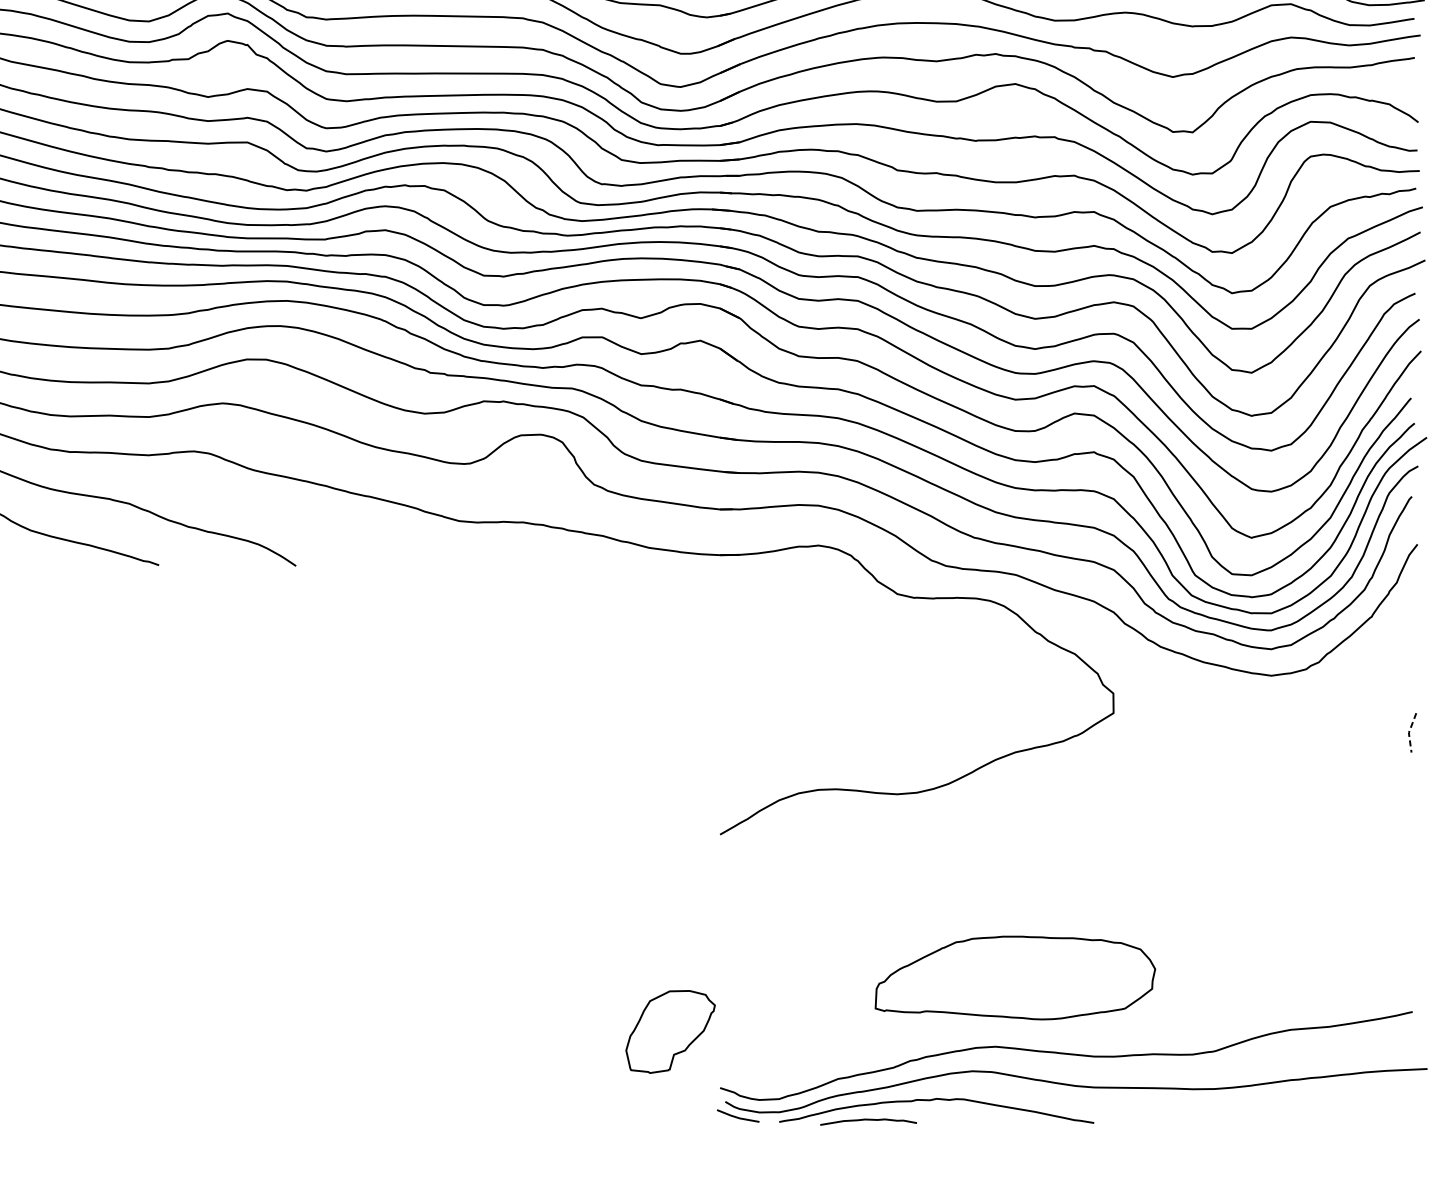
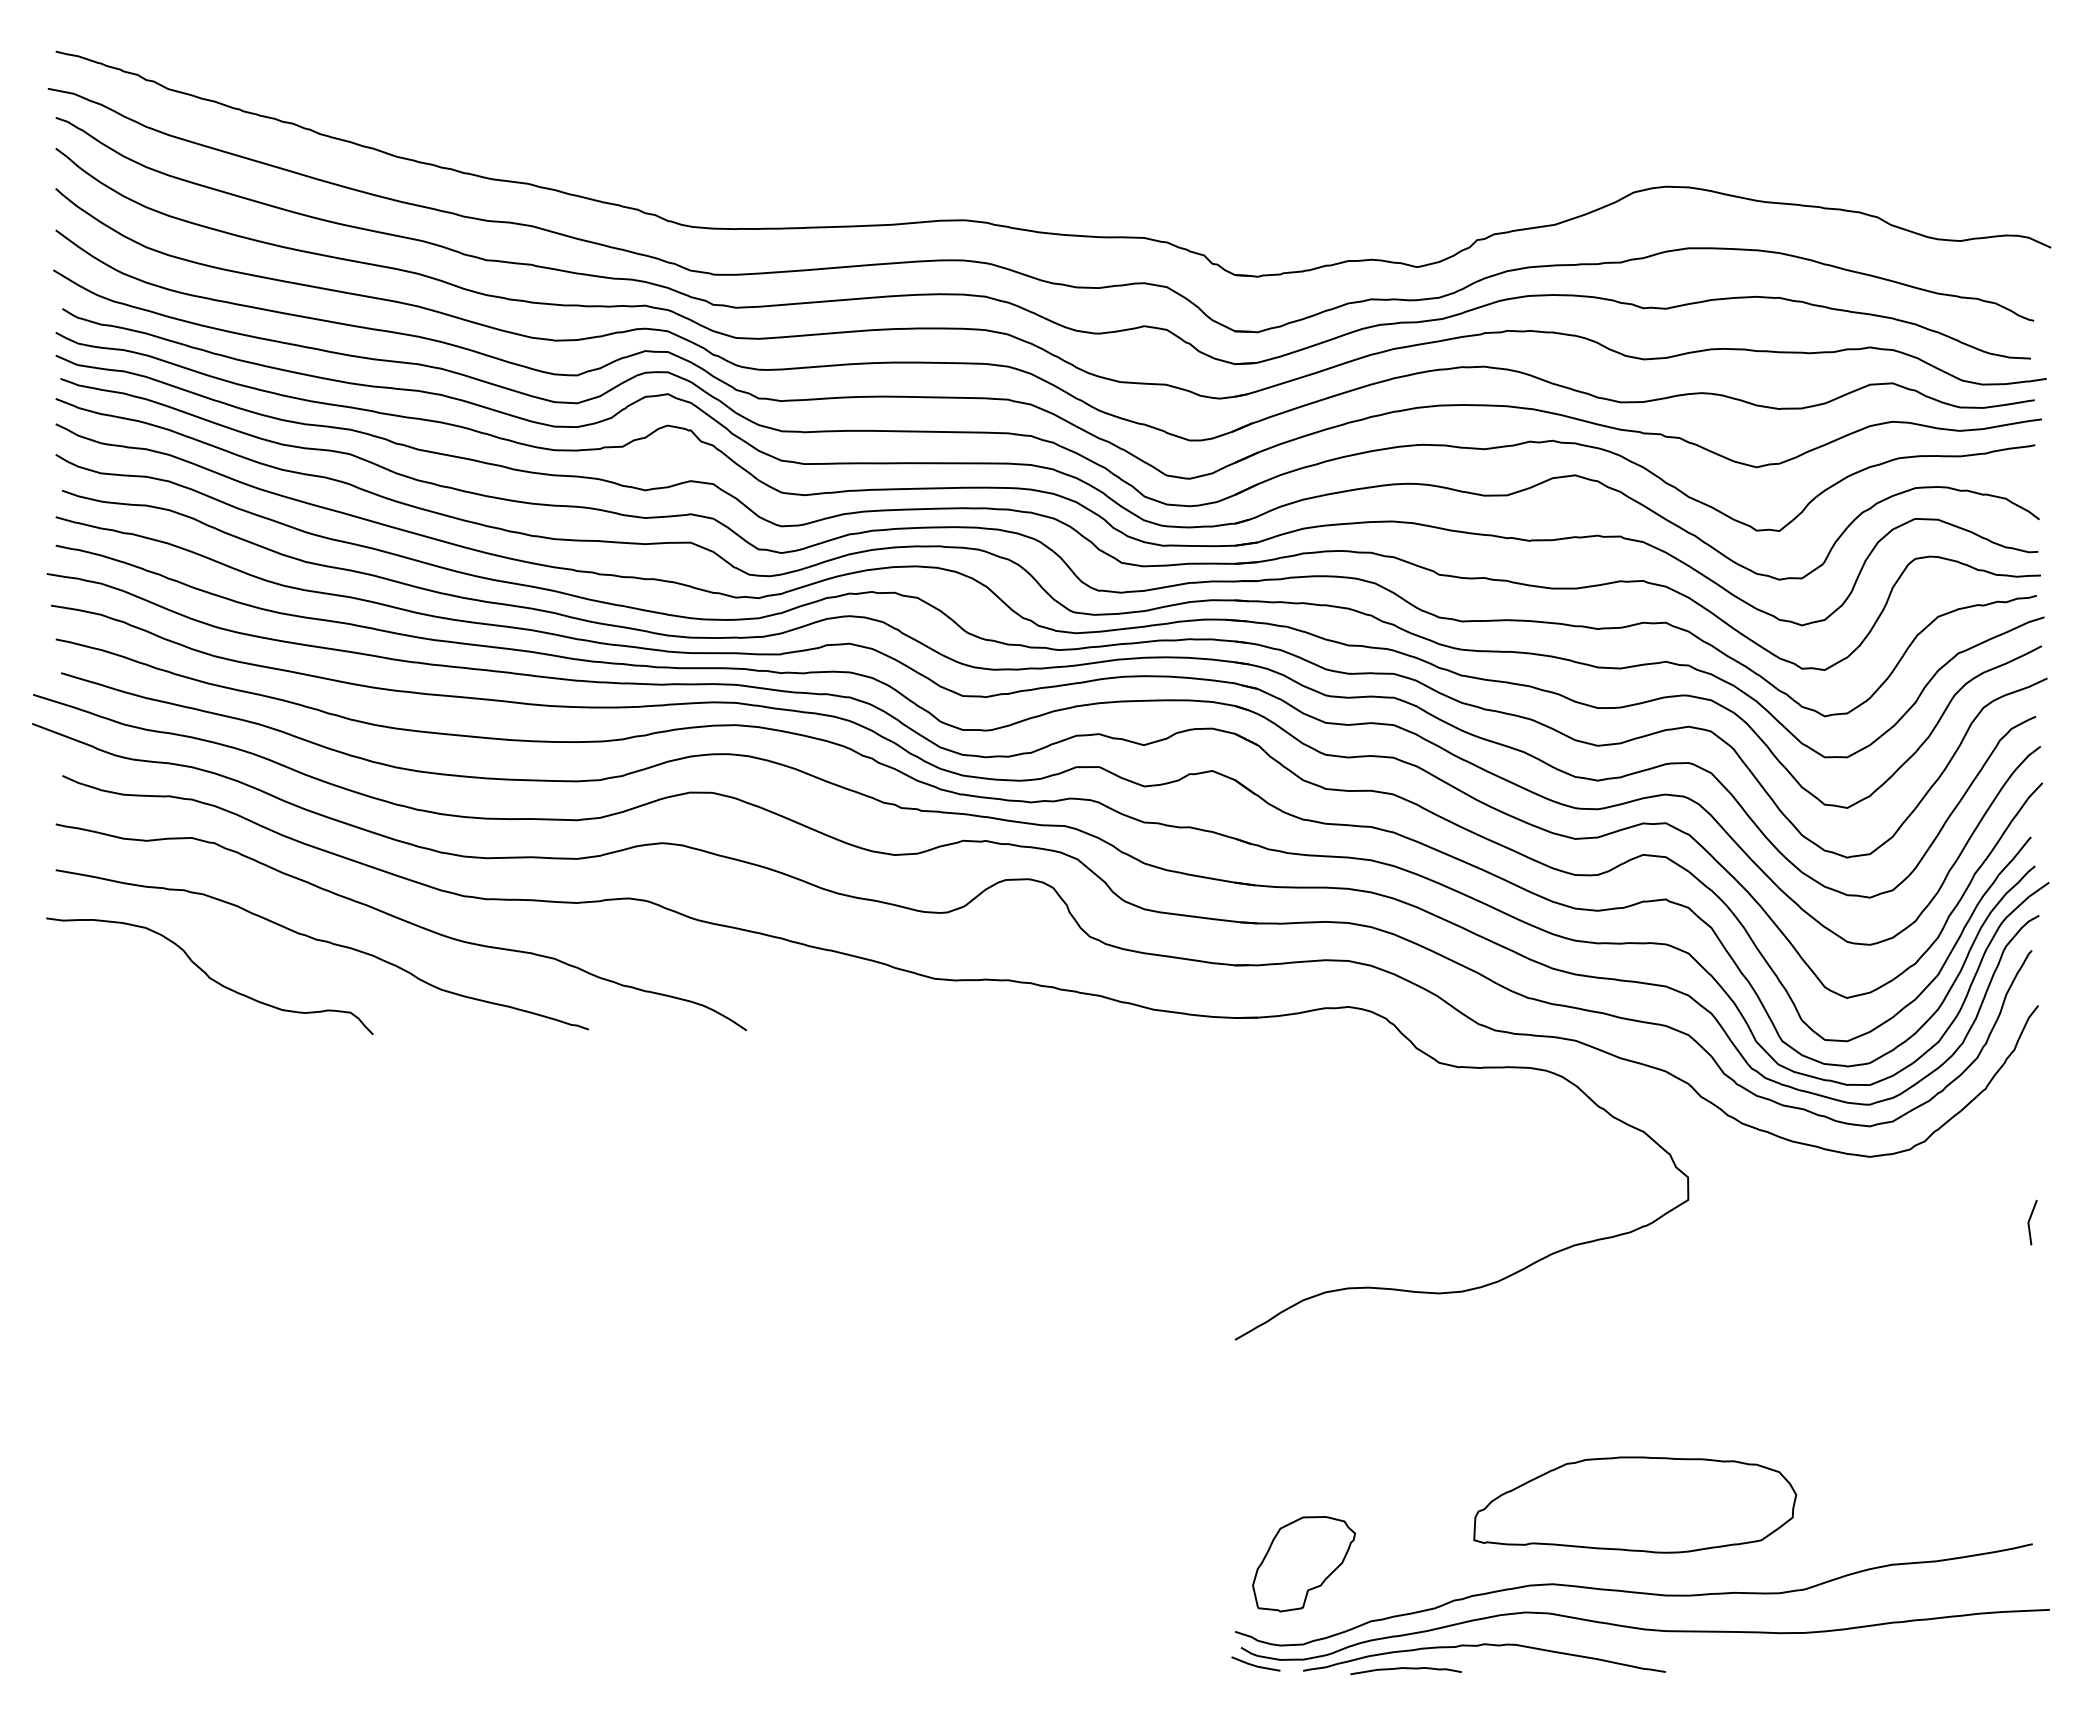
line: (1408, 732) -> (2028, 1222), dashed -> solid
part: (1015, 977) -> (1635, 1504), moved
part: (670, 1032) -> (1304, 1564), moved

